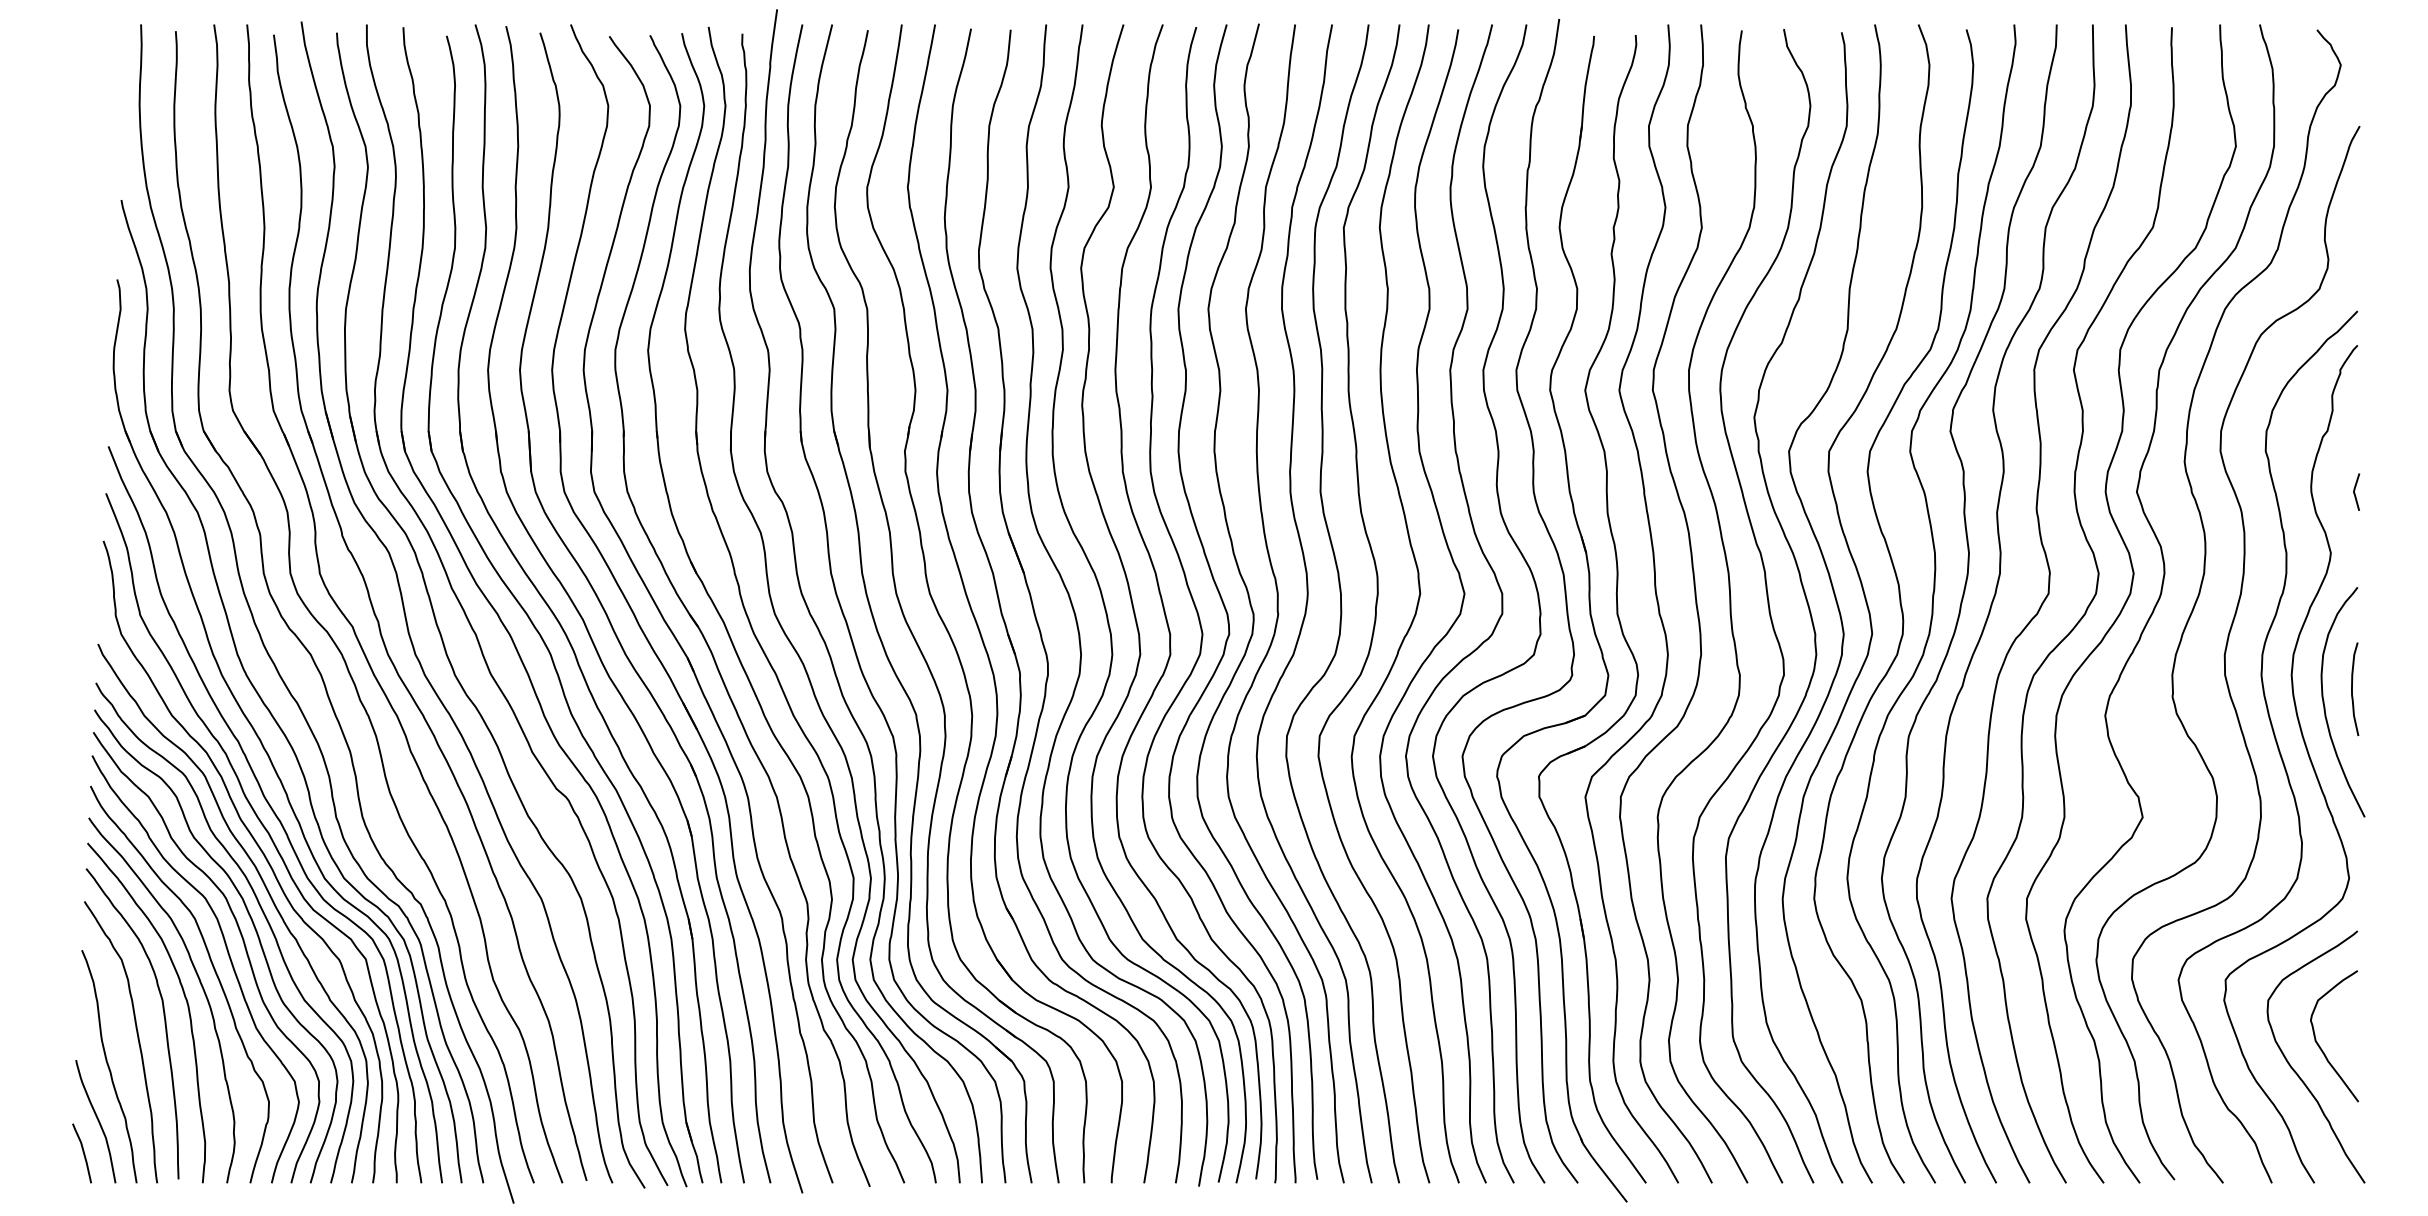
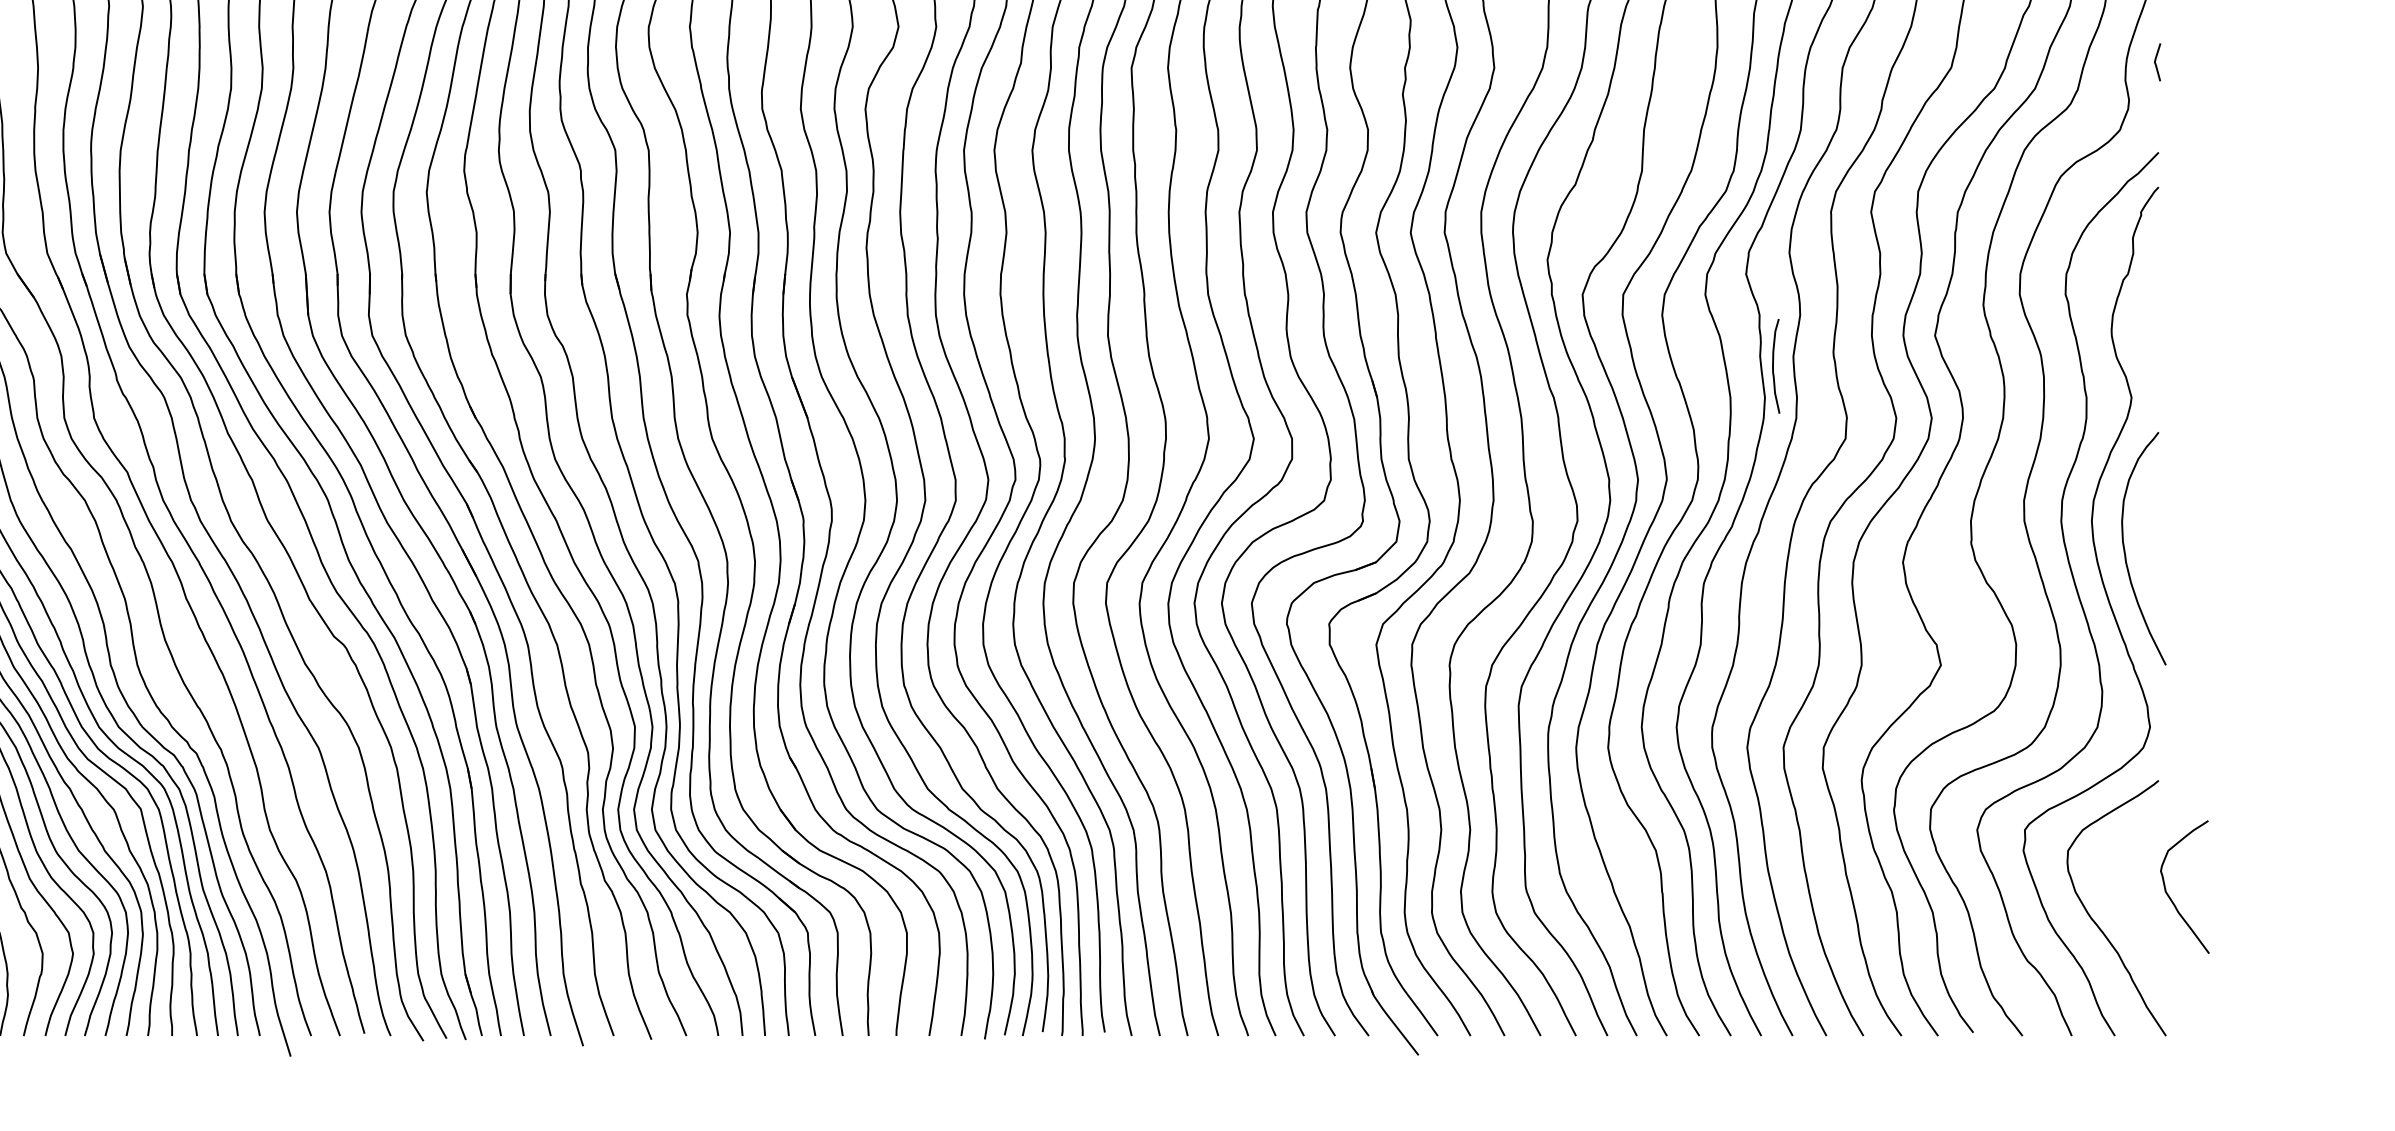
line: (2355, 490) -> (2156, 60), moved
curve: (2352, 688) -> (1773, 365), moved
curve: (2319, 1044) -> (2169, 895), moved

